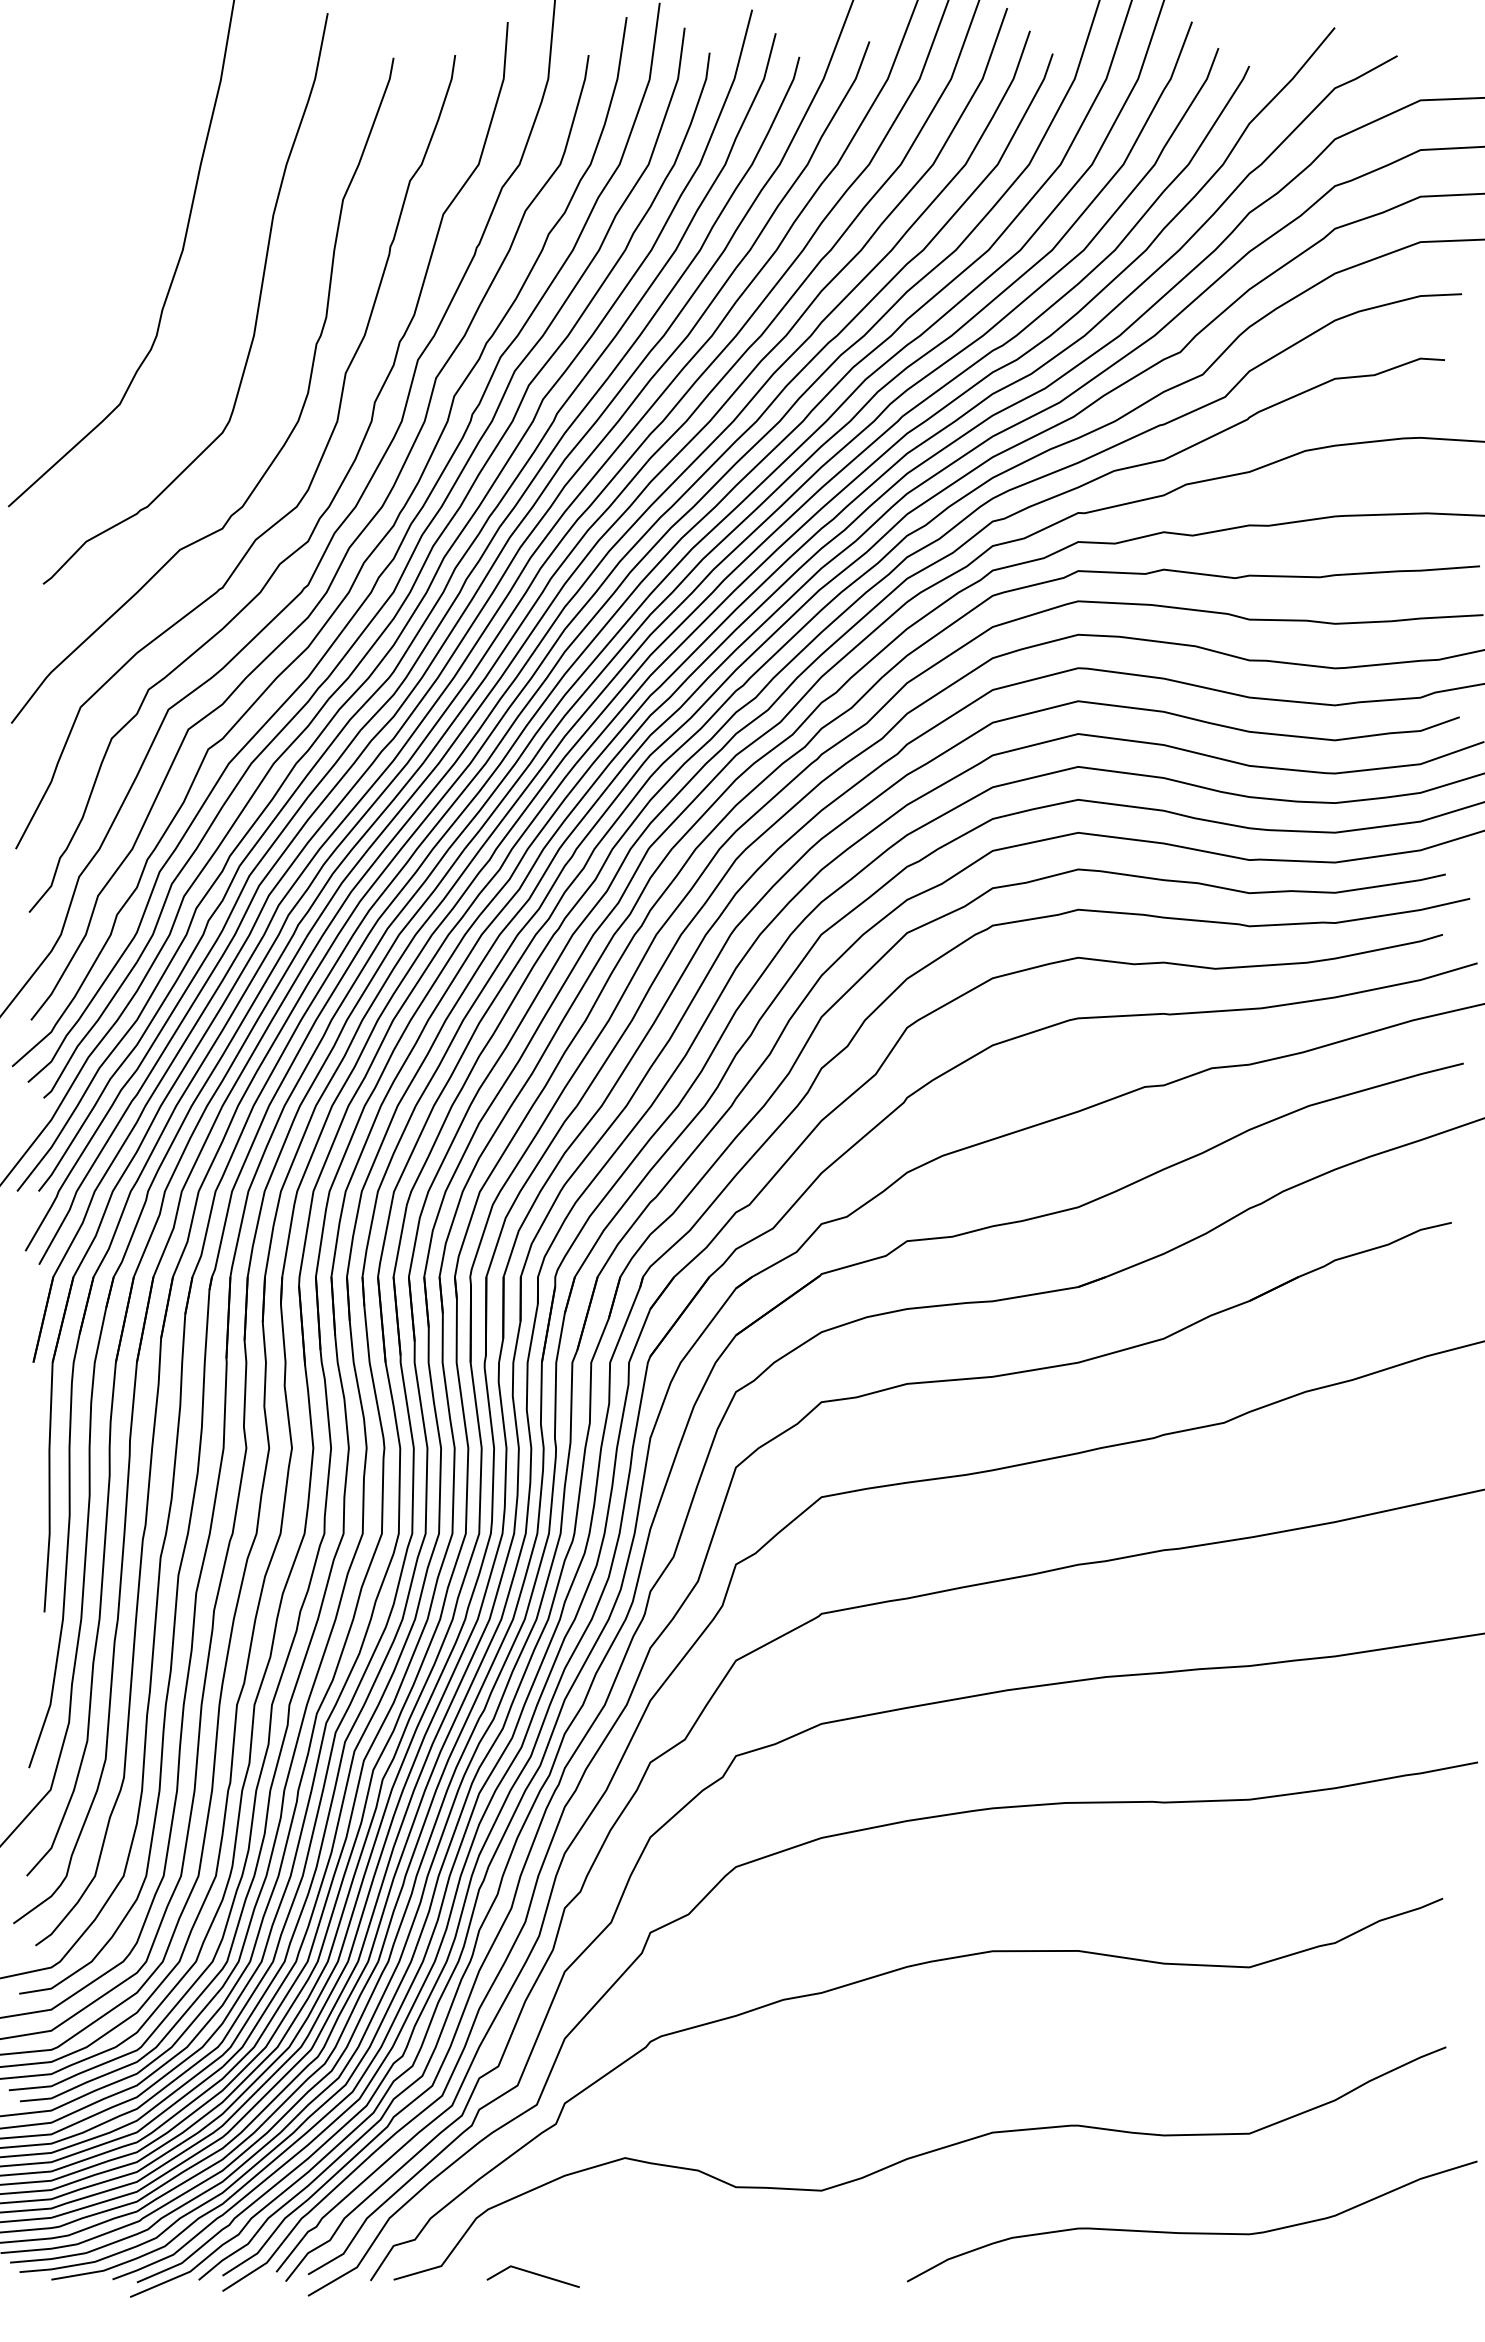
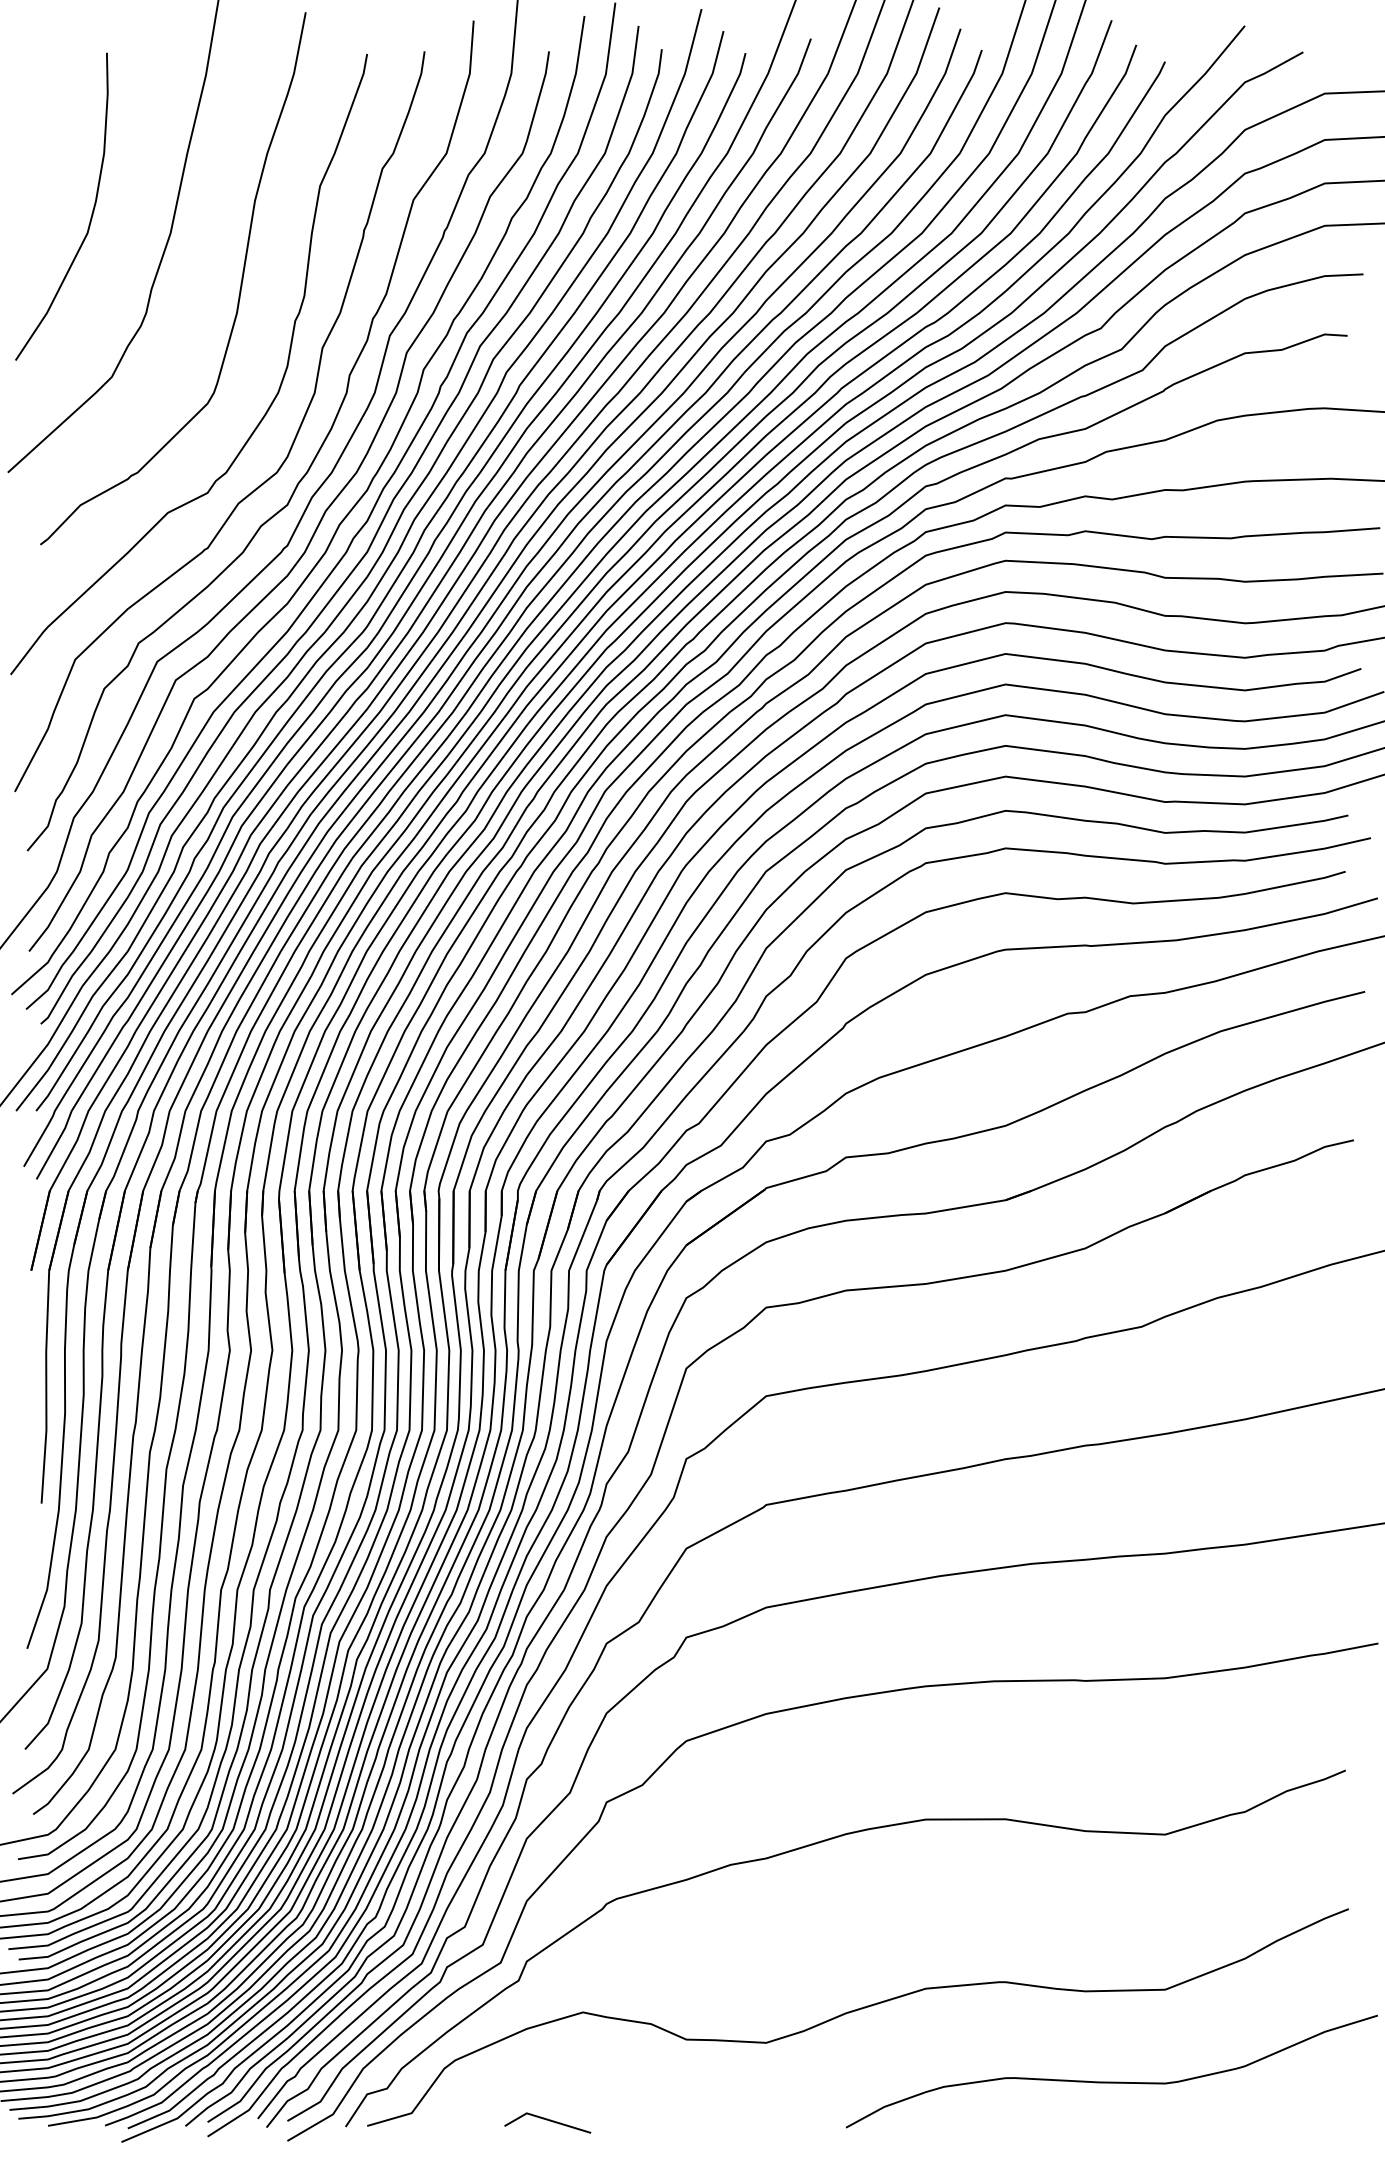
curve: (98, 227) -> (91, 212), added
line: (533, 2274) -> (547, 2121), moved

